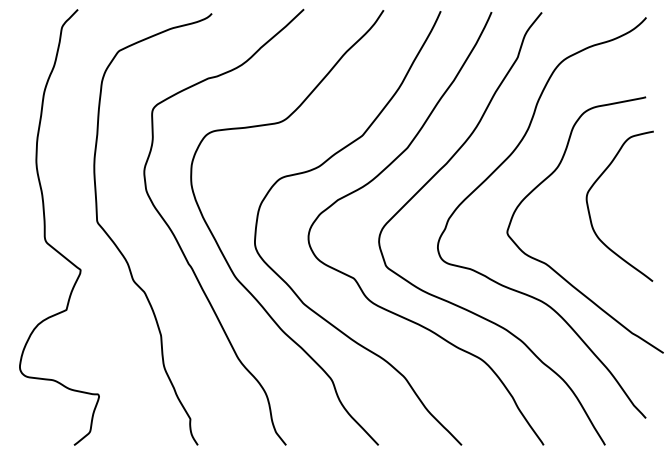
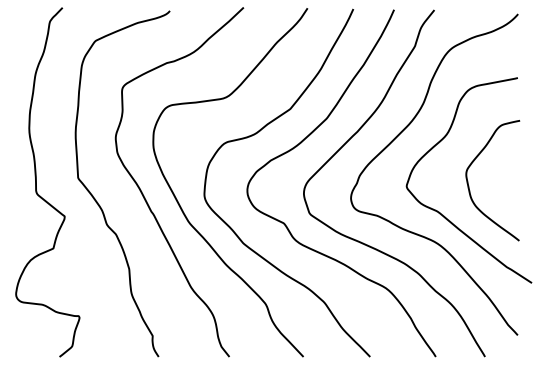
curve: (590, 213) -> (469, 186), moved

